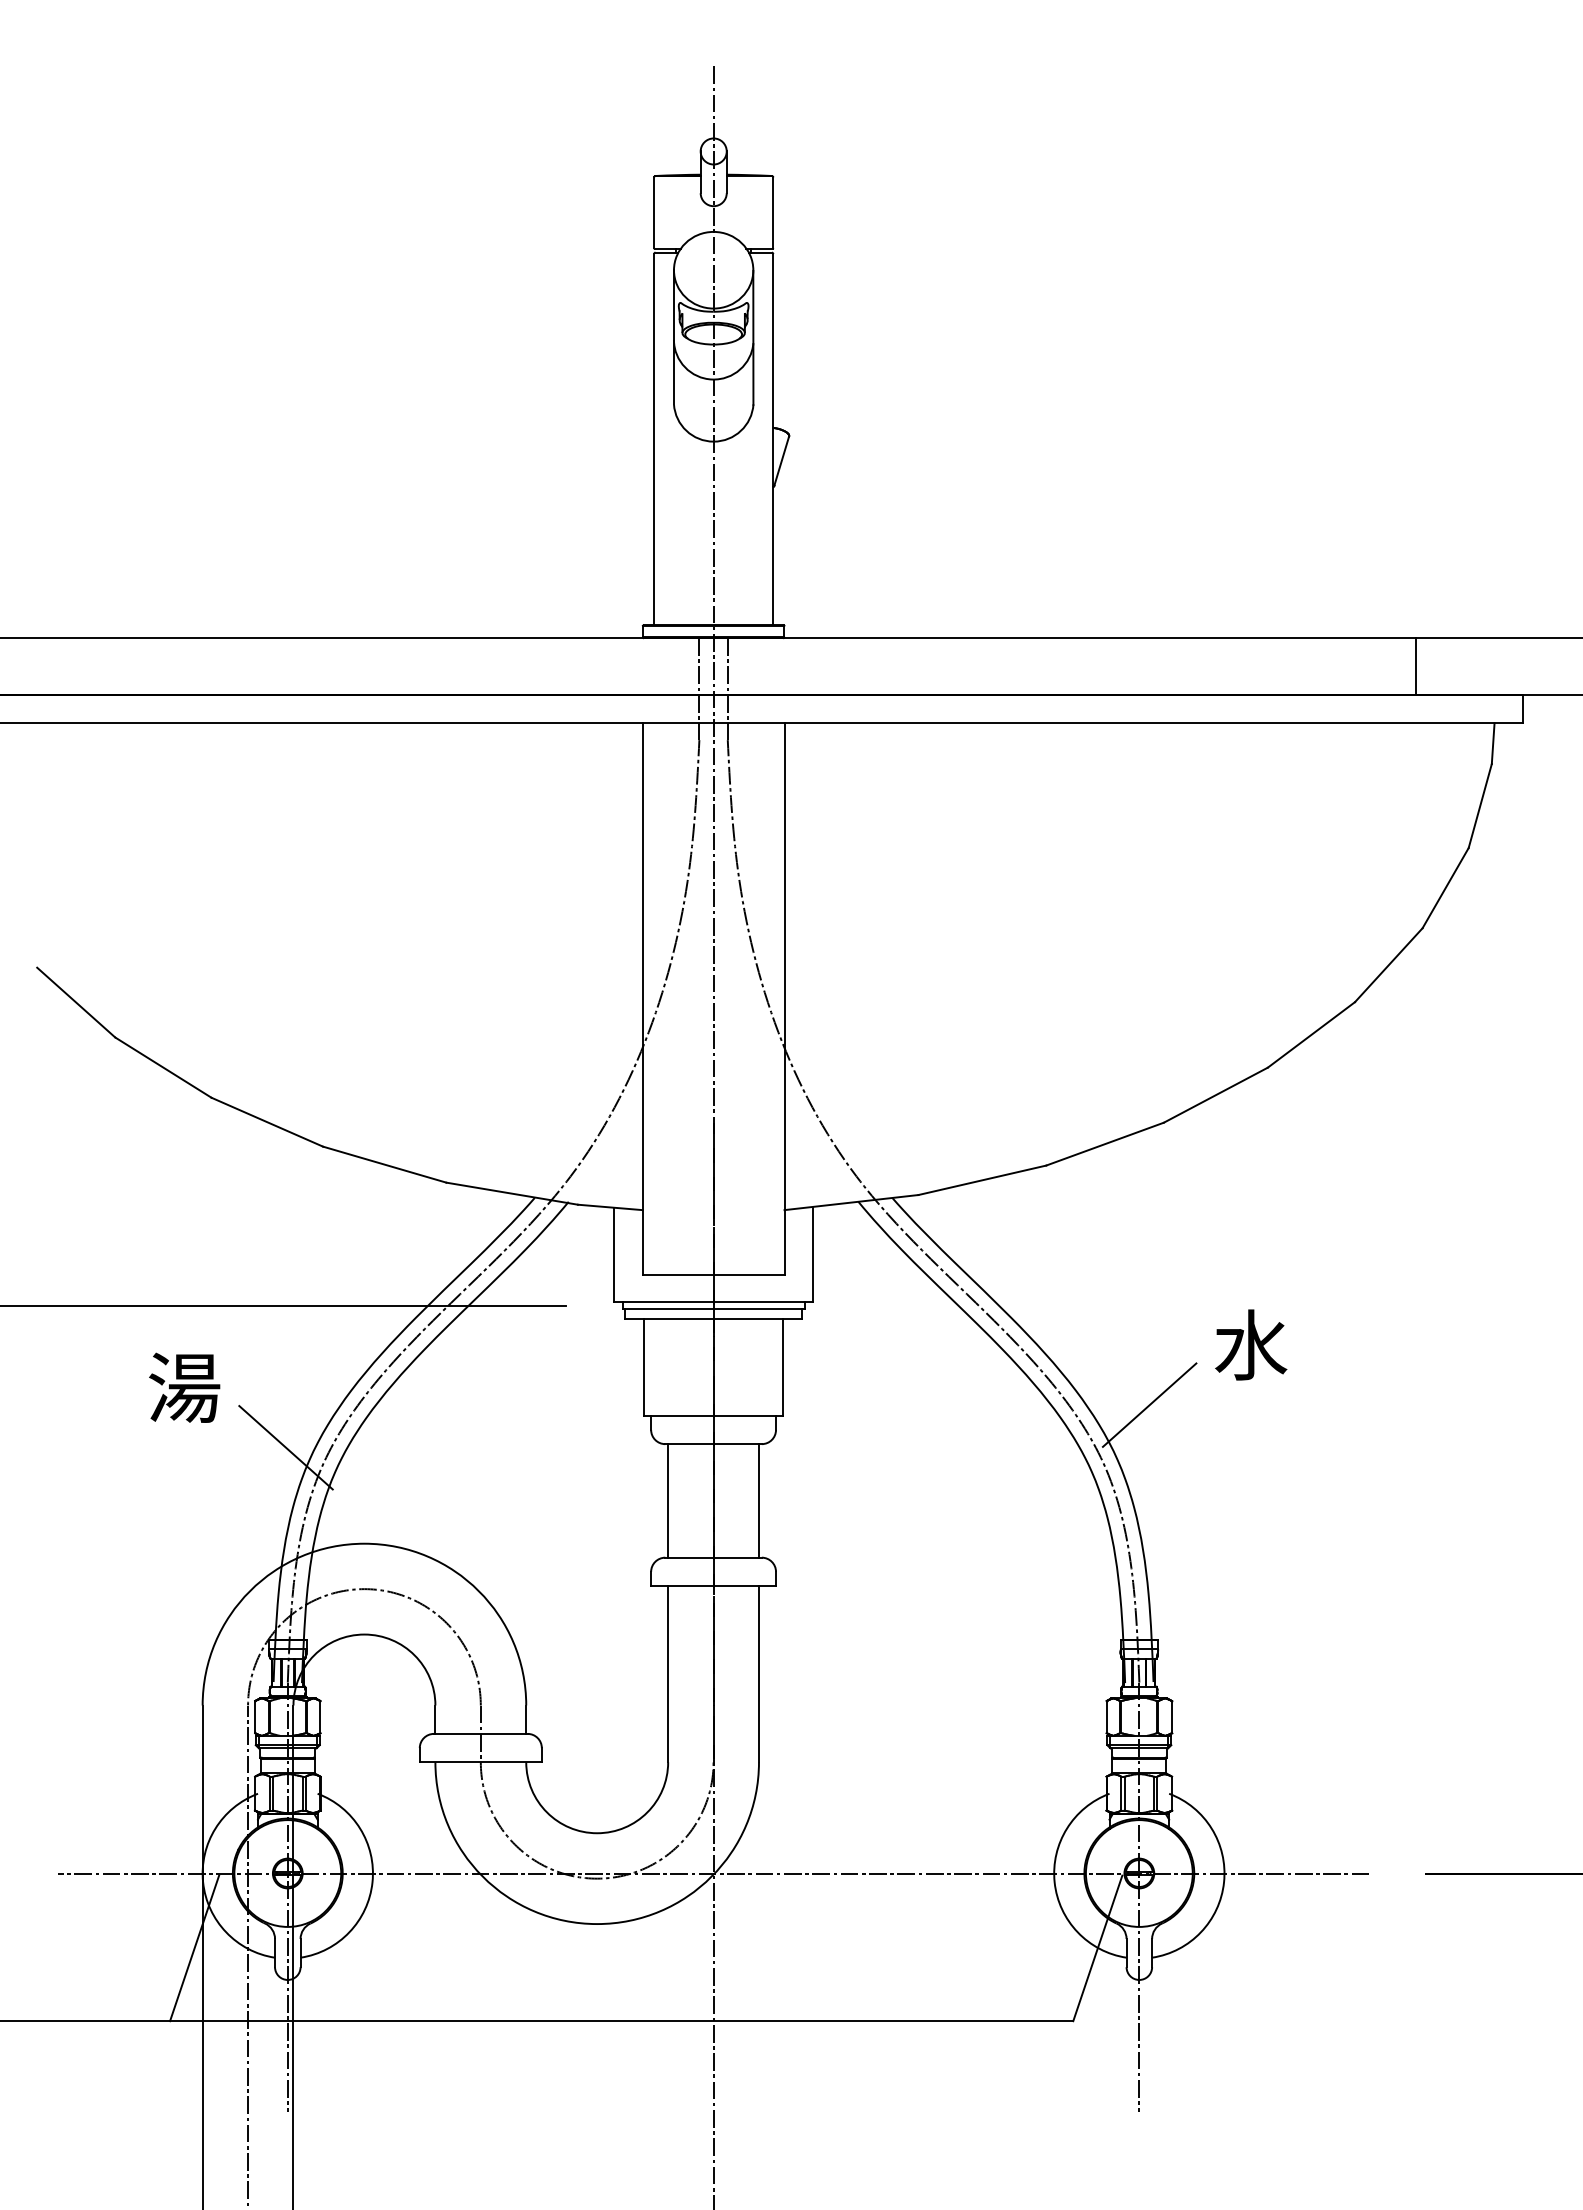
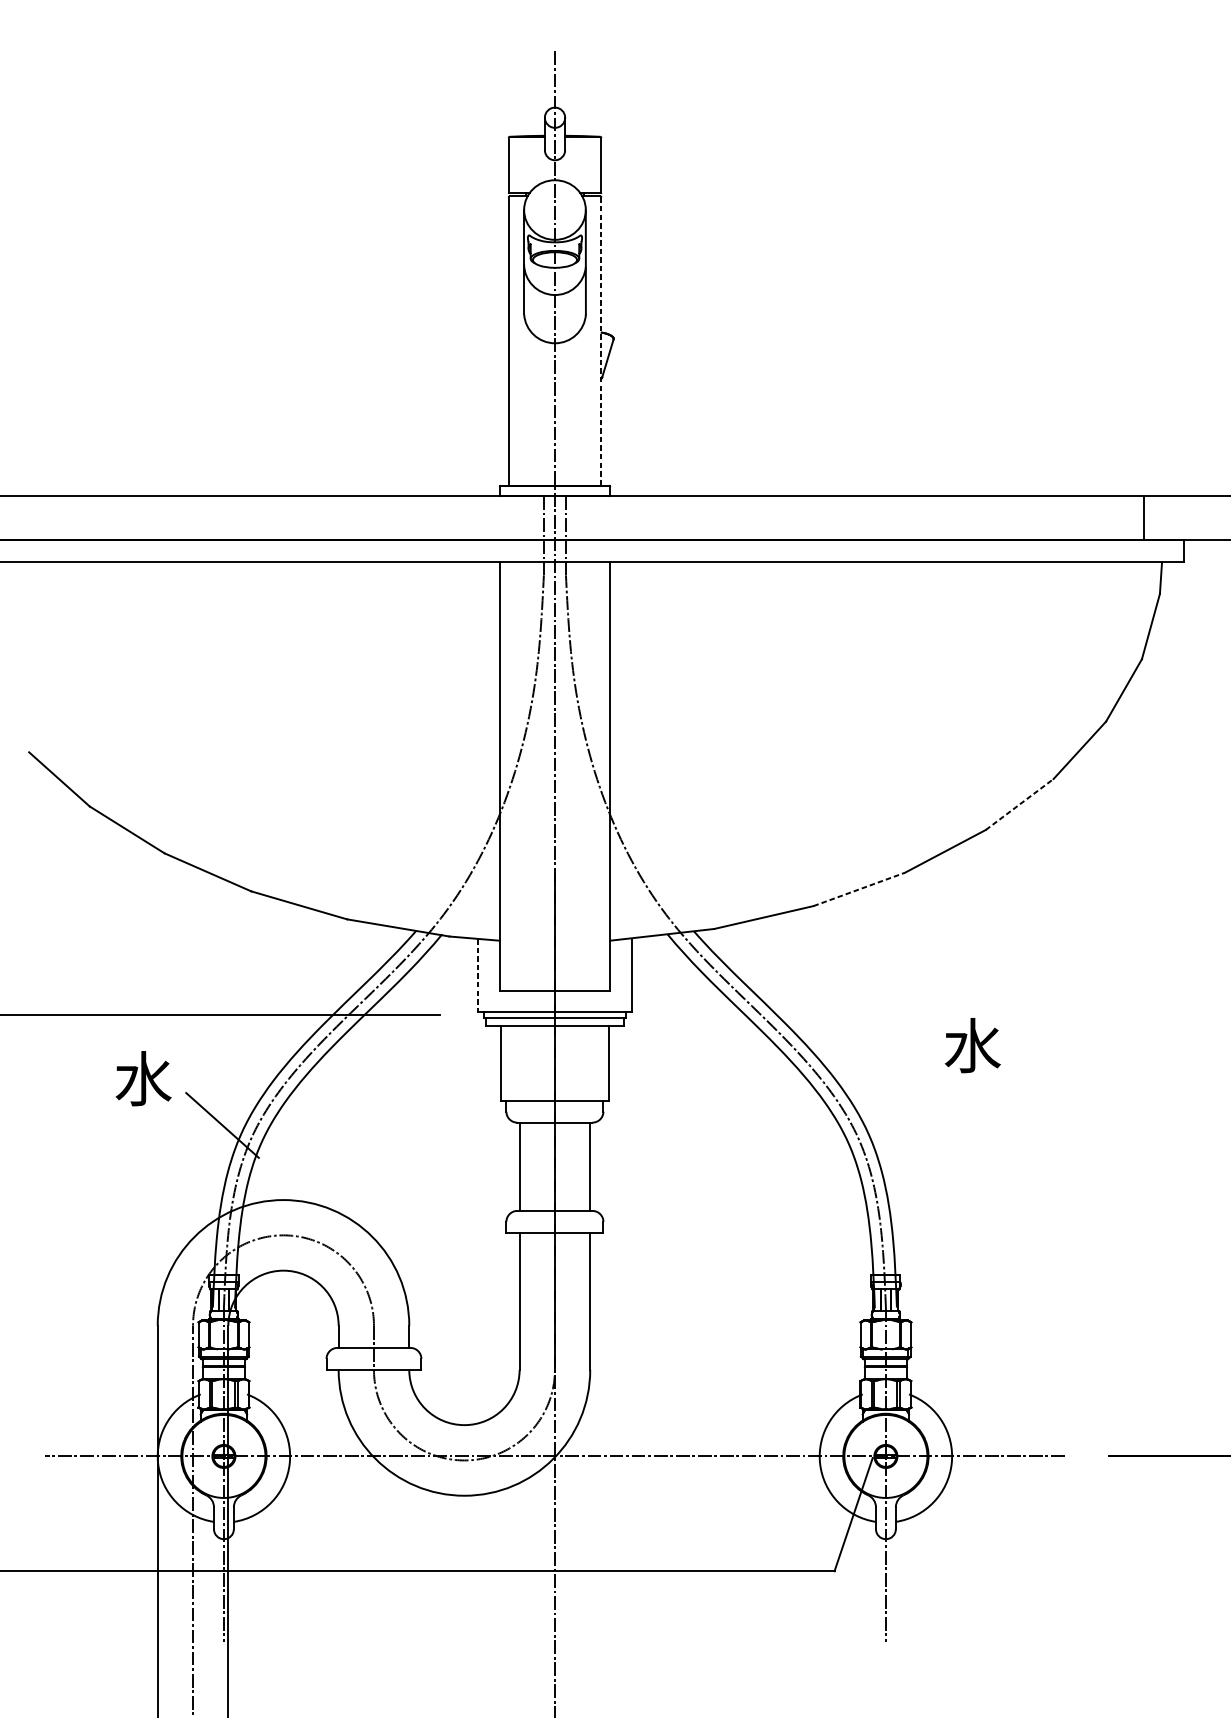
line: (773, 439) -> (601, 341), solid -> dashed
line: (1416, 666) -> (1144, 518), moved
line: (1311, 1034) -> (1019, 804), solid -> dashed
line: (1105, 1144) -> (859, 889), solid -> dashed
line: (614, 1255) -> (477, 975), solid -> dashed
text: (184, 1387) -> (143, 1078), 湯 -> 水
line: (1149, 1404) -> (893, 1091), removed
line: (194, 1948) -> (151, 1514), removed

